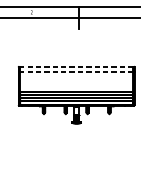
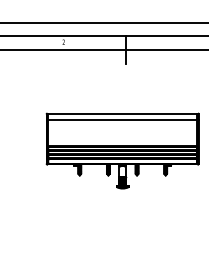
line: (76, 66) -> (122, 113), dashed -> solid
line: (76, 72) -> (122, 120), dashed -> solid

